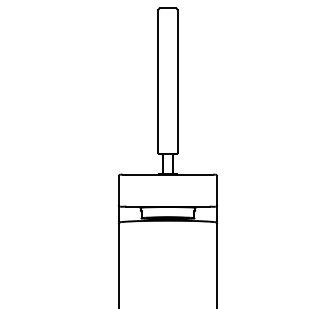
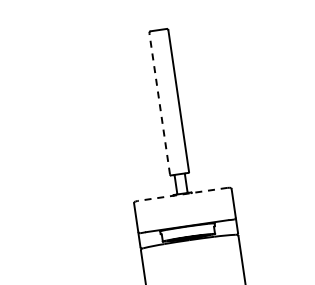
line: (158, 81) -> (159, 103), solid -> dashed
line: (167, 174) -> (182, 194), solid -> dashed

